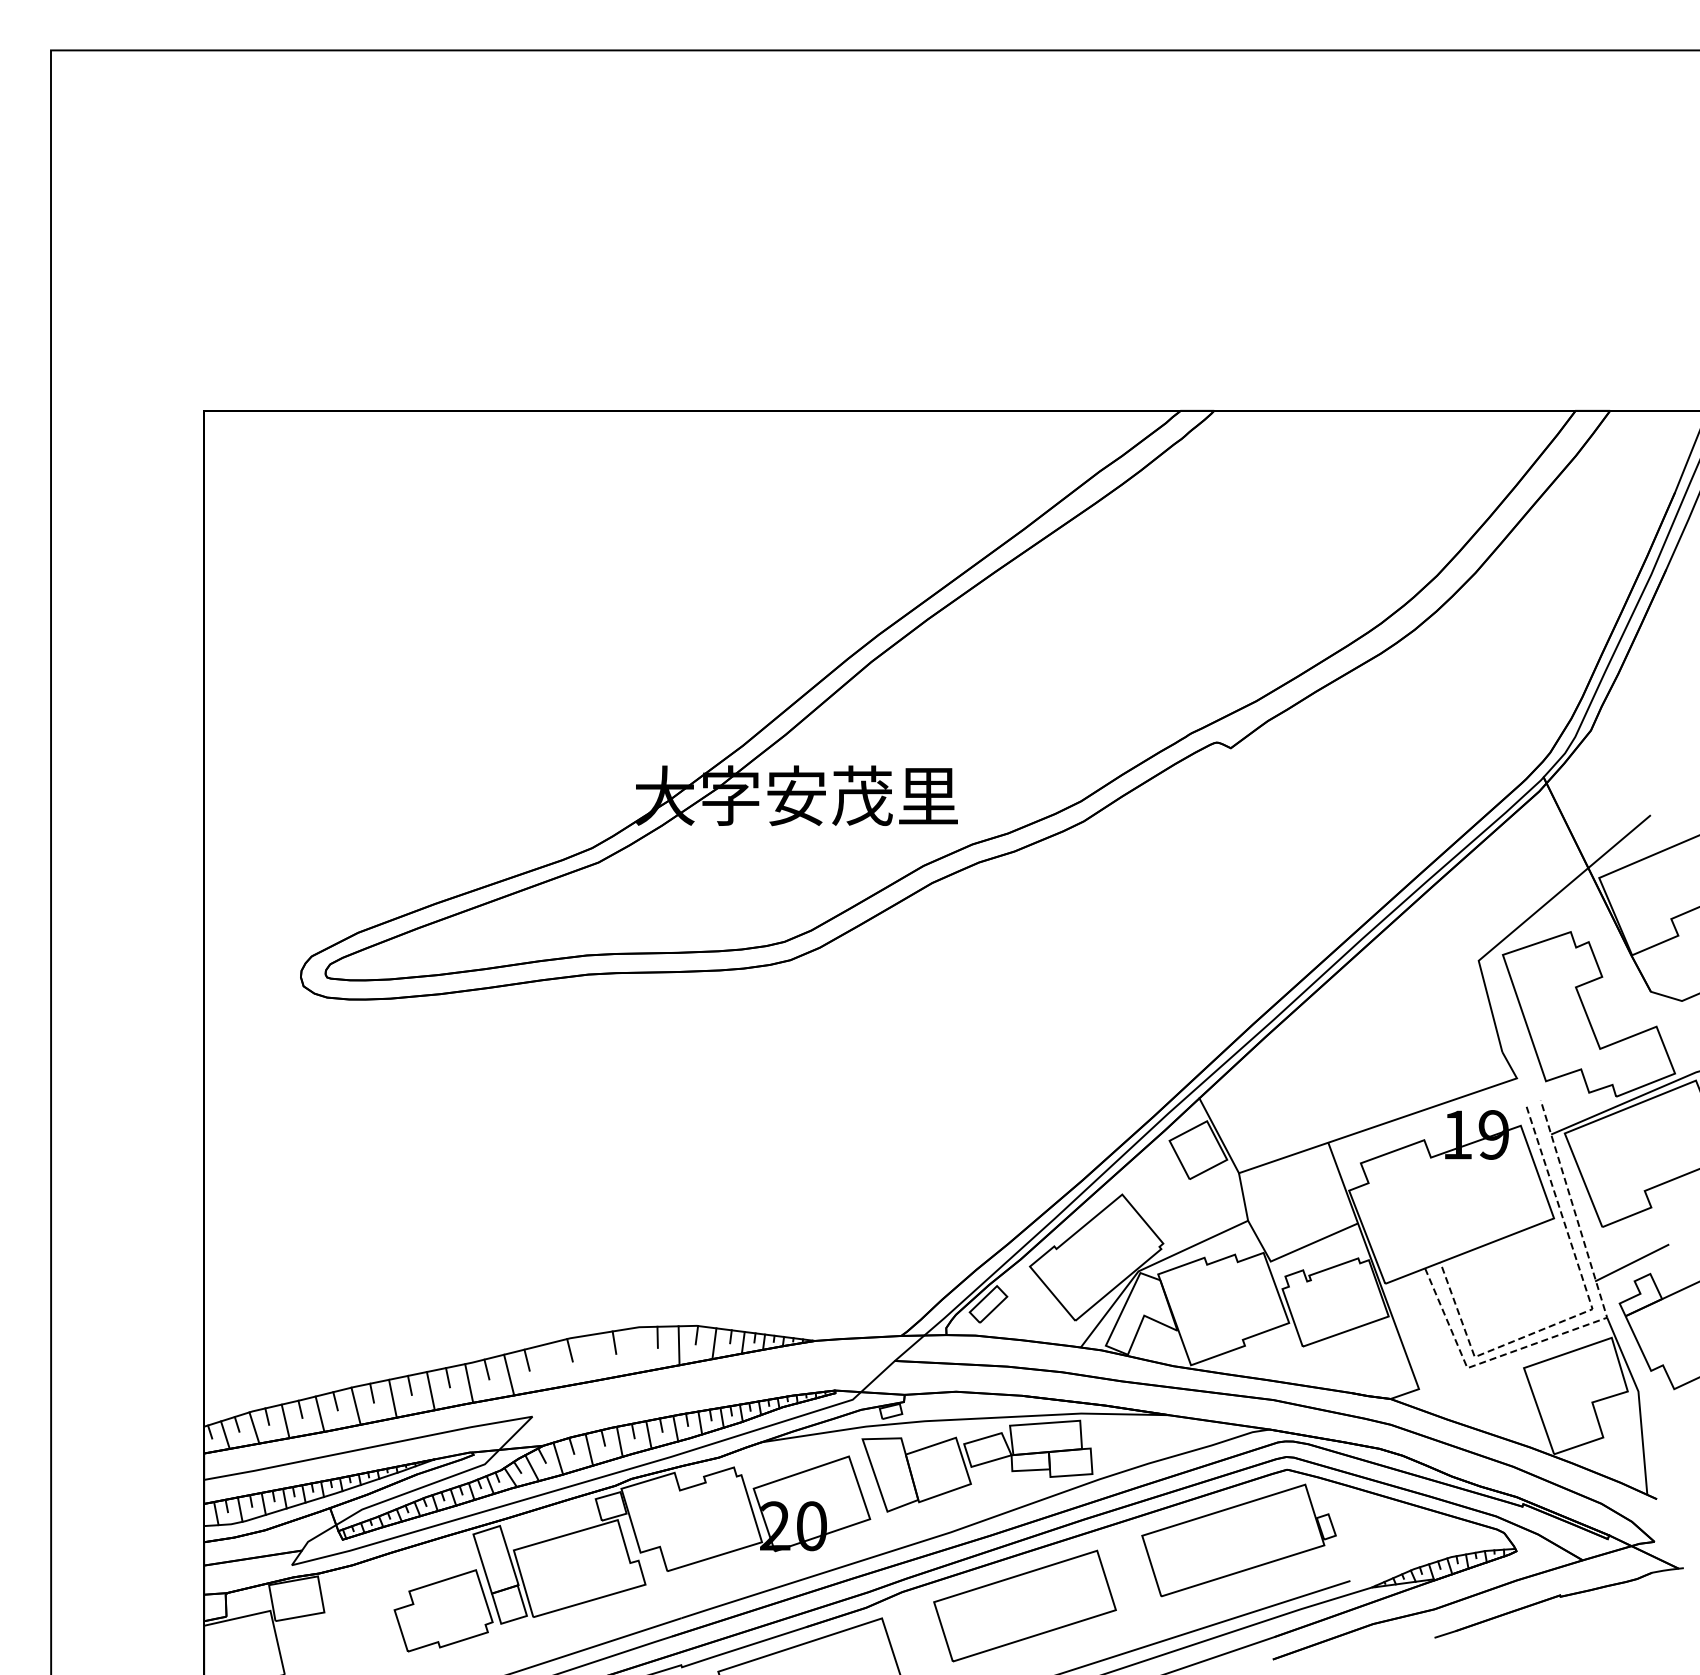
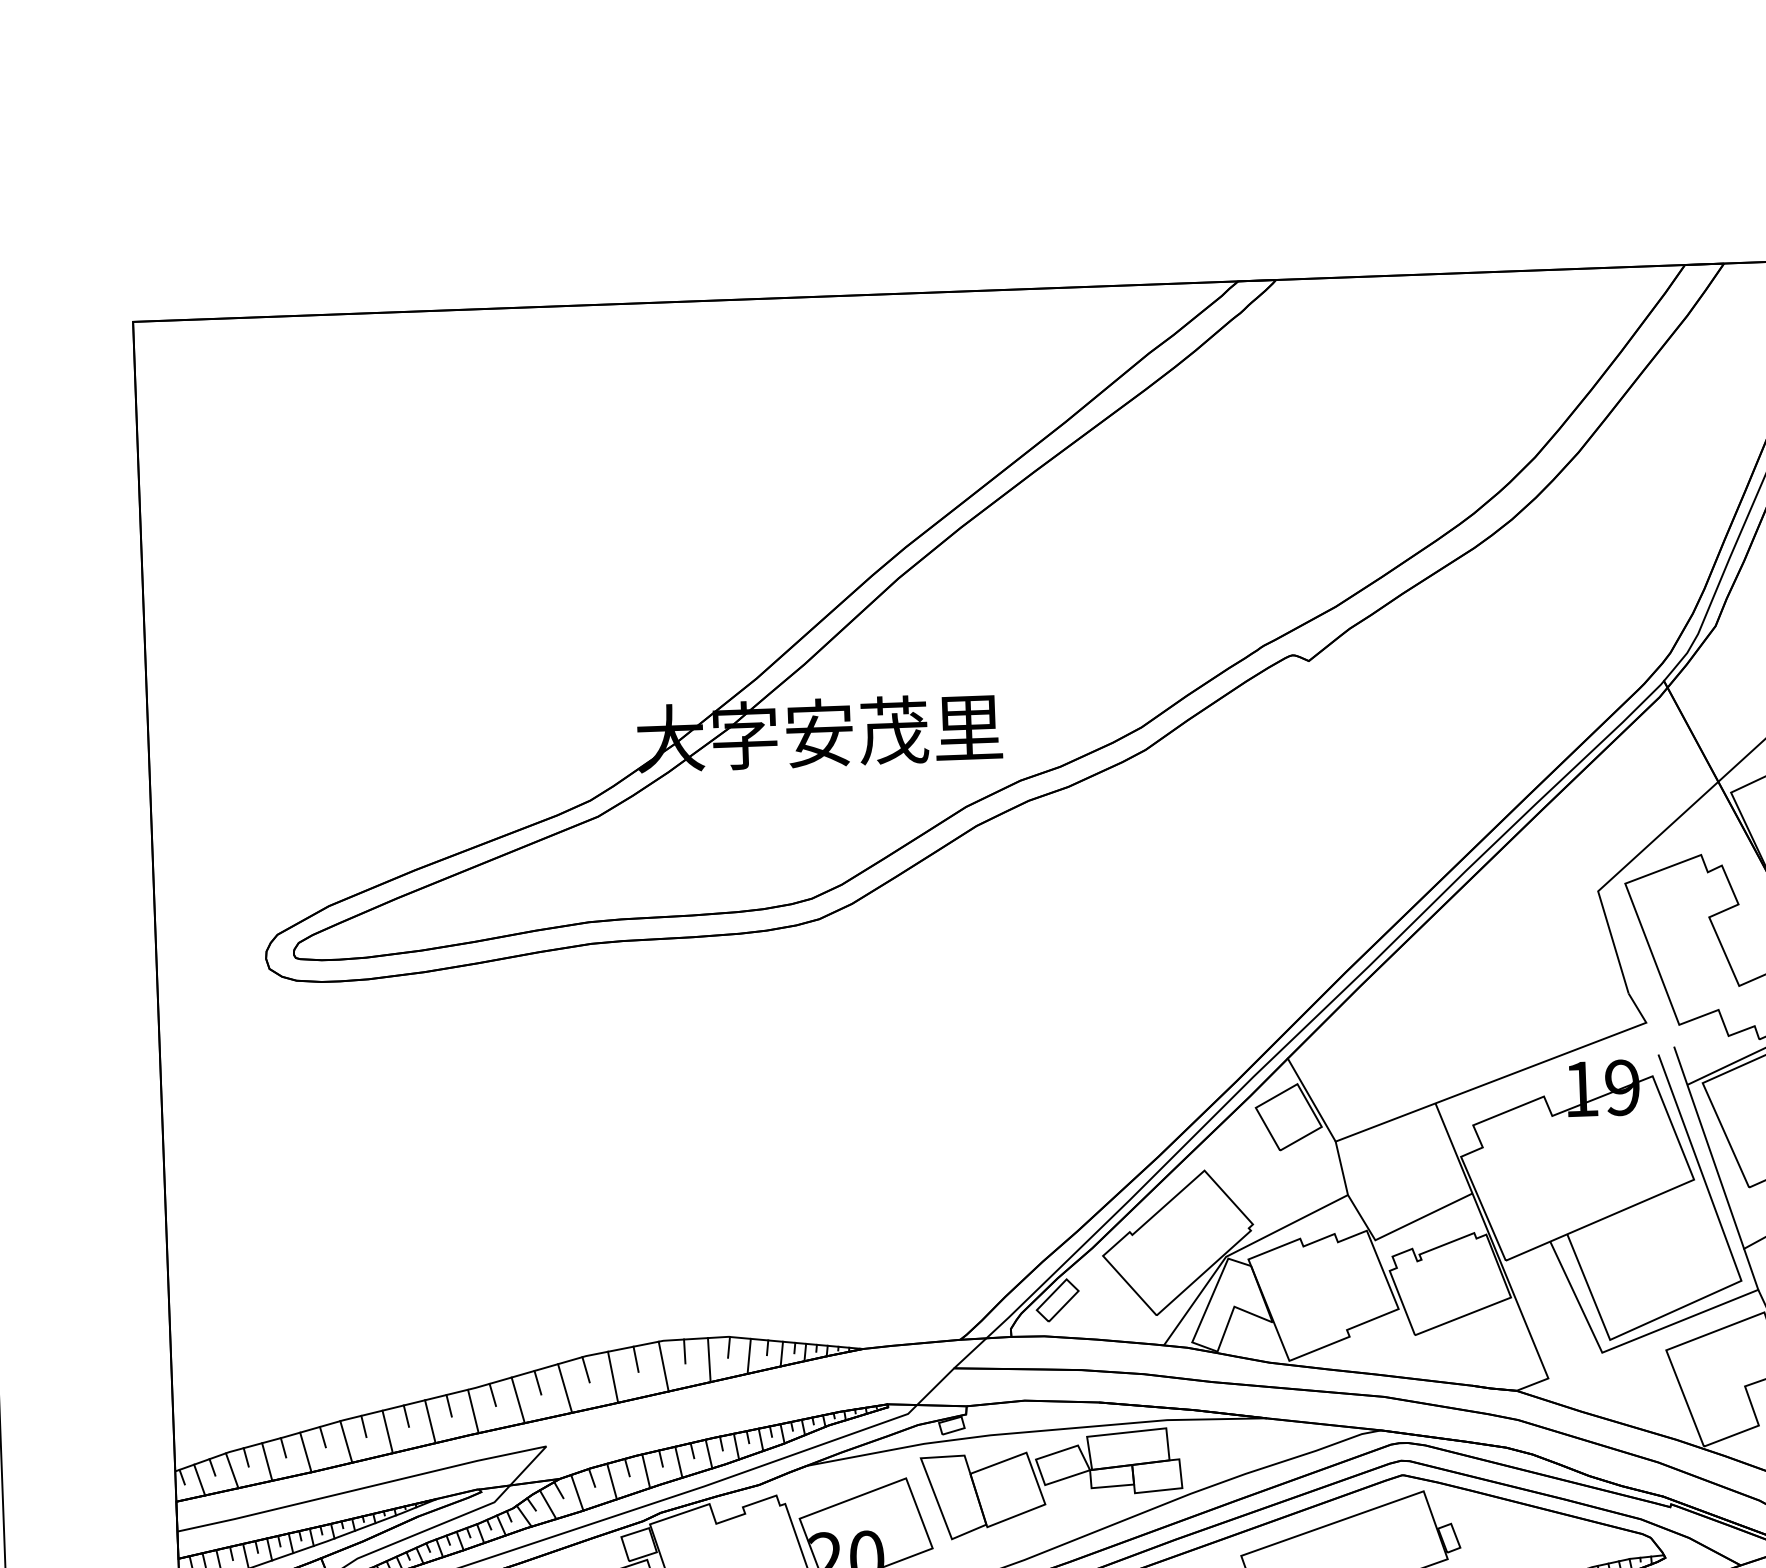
line: (1585, 1312) -> (1733, 1284), dashed -> solid
line: (1593, 1322) -> (1743, 1295), dashed -> solid
line: (638, 1349) -> (663, 1366), added
line: (593, 1357) -> (612, 1376), added
line: (550, 1365) -> (564, 1387), added

